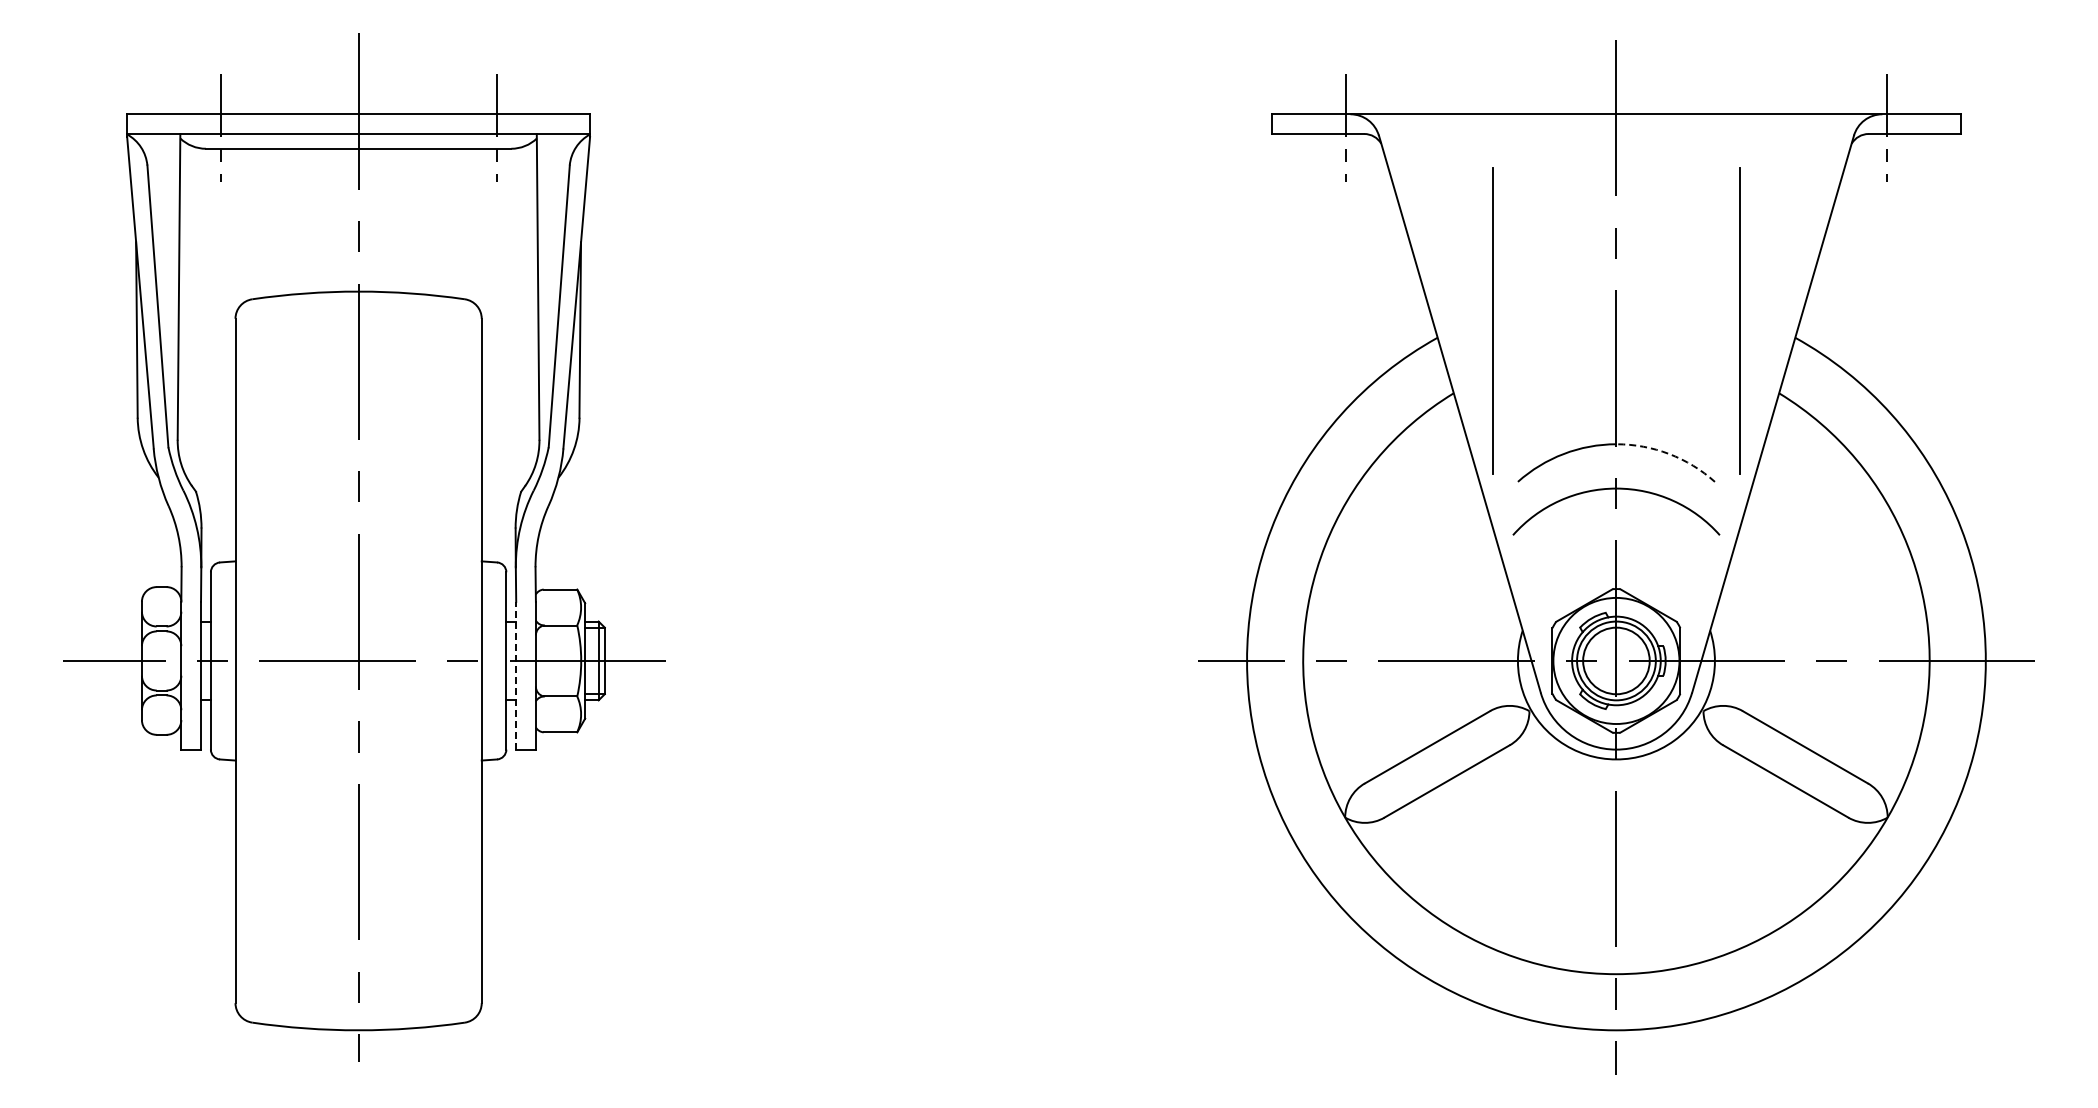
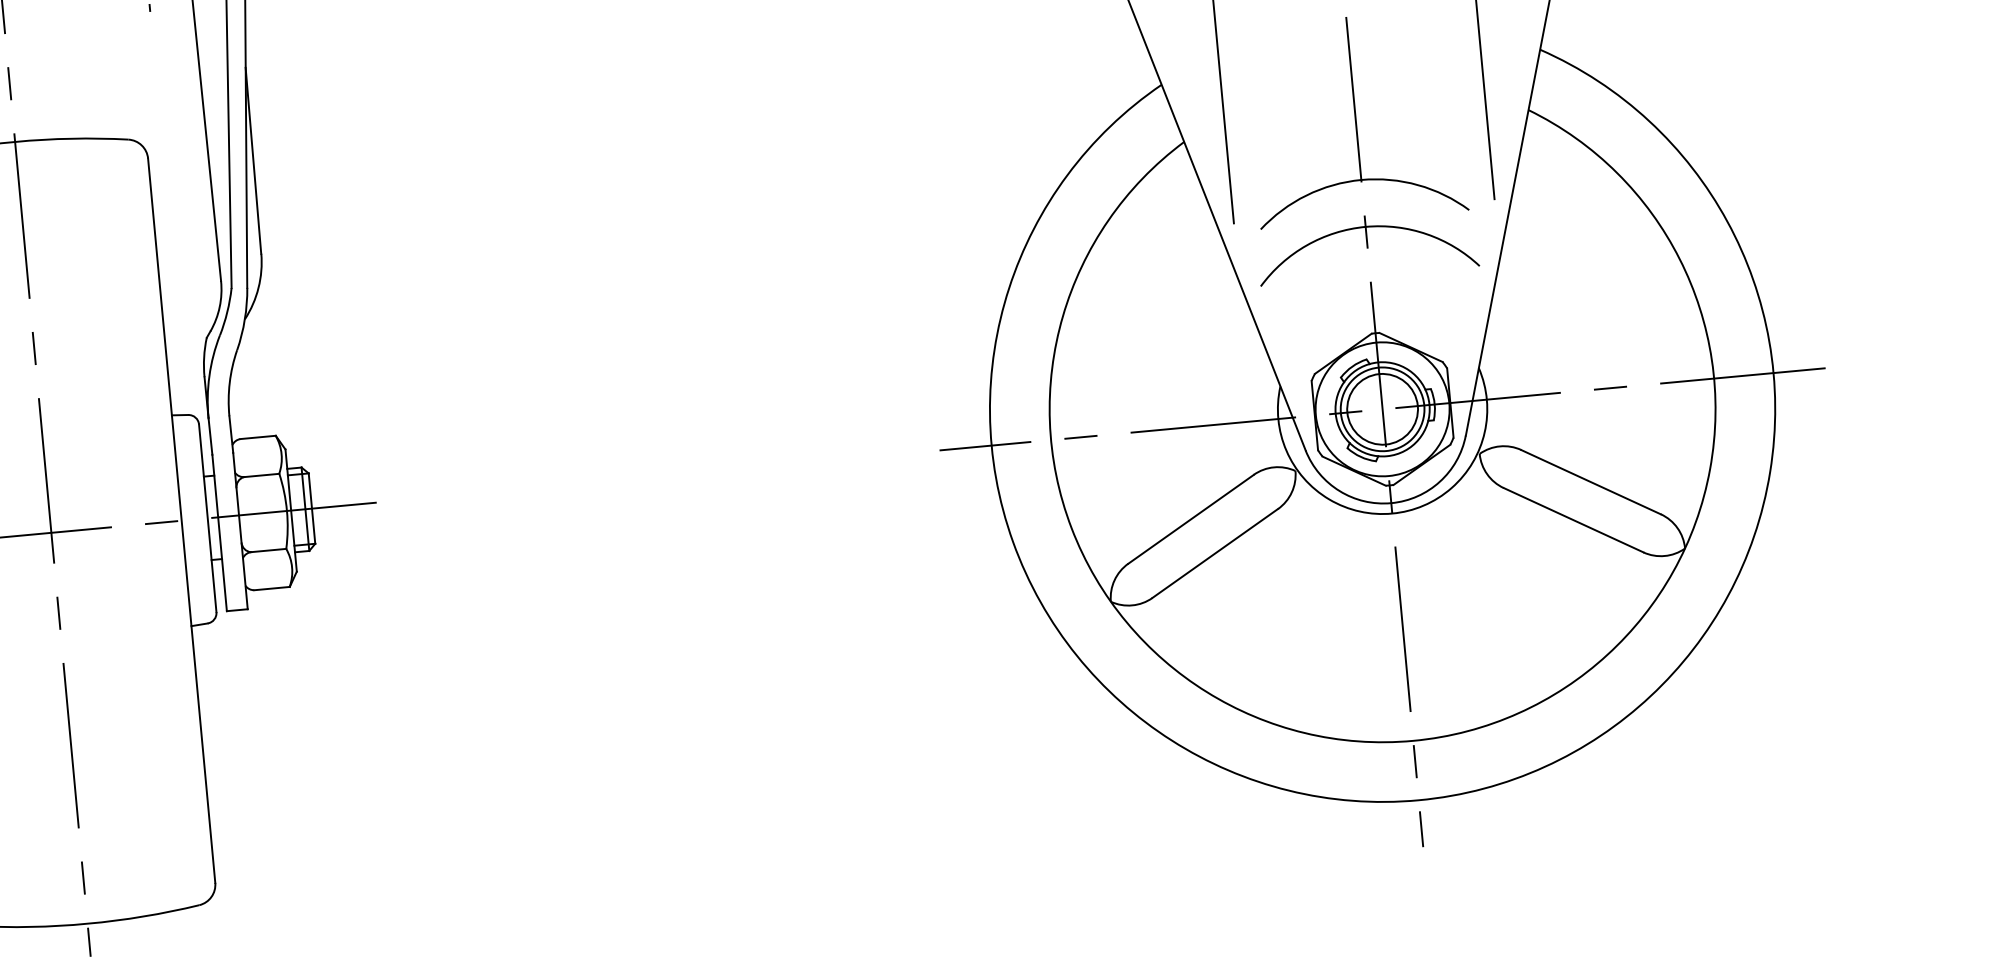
arc: (1669, 453) -> (1418, 184), dashed -> solid
line: (516, 675) -> (219, 532), dashed -> solid

